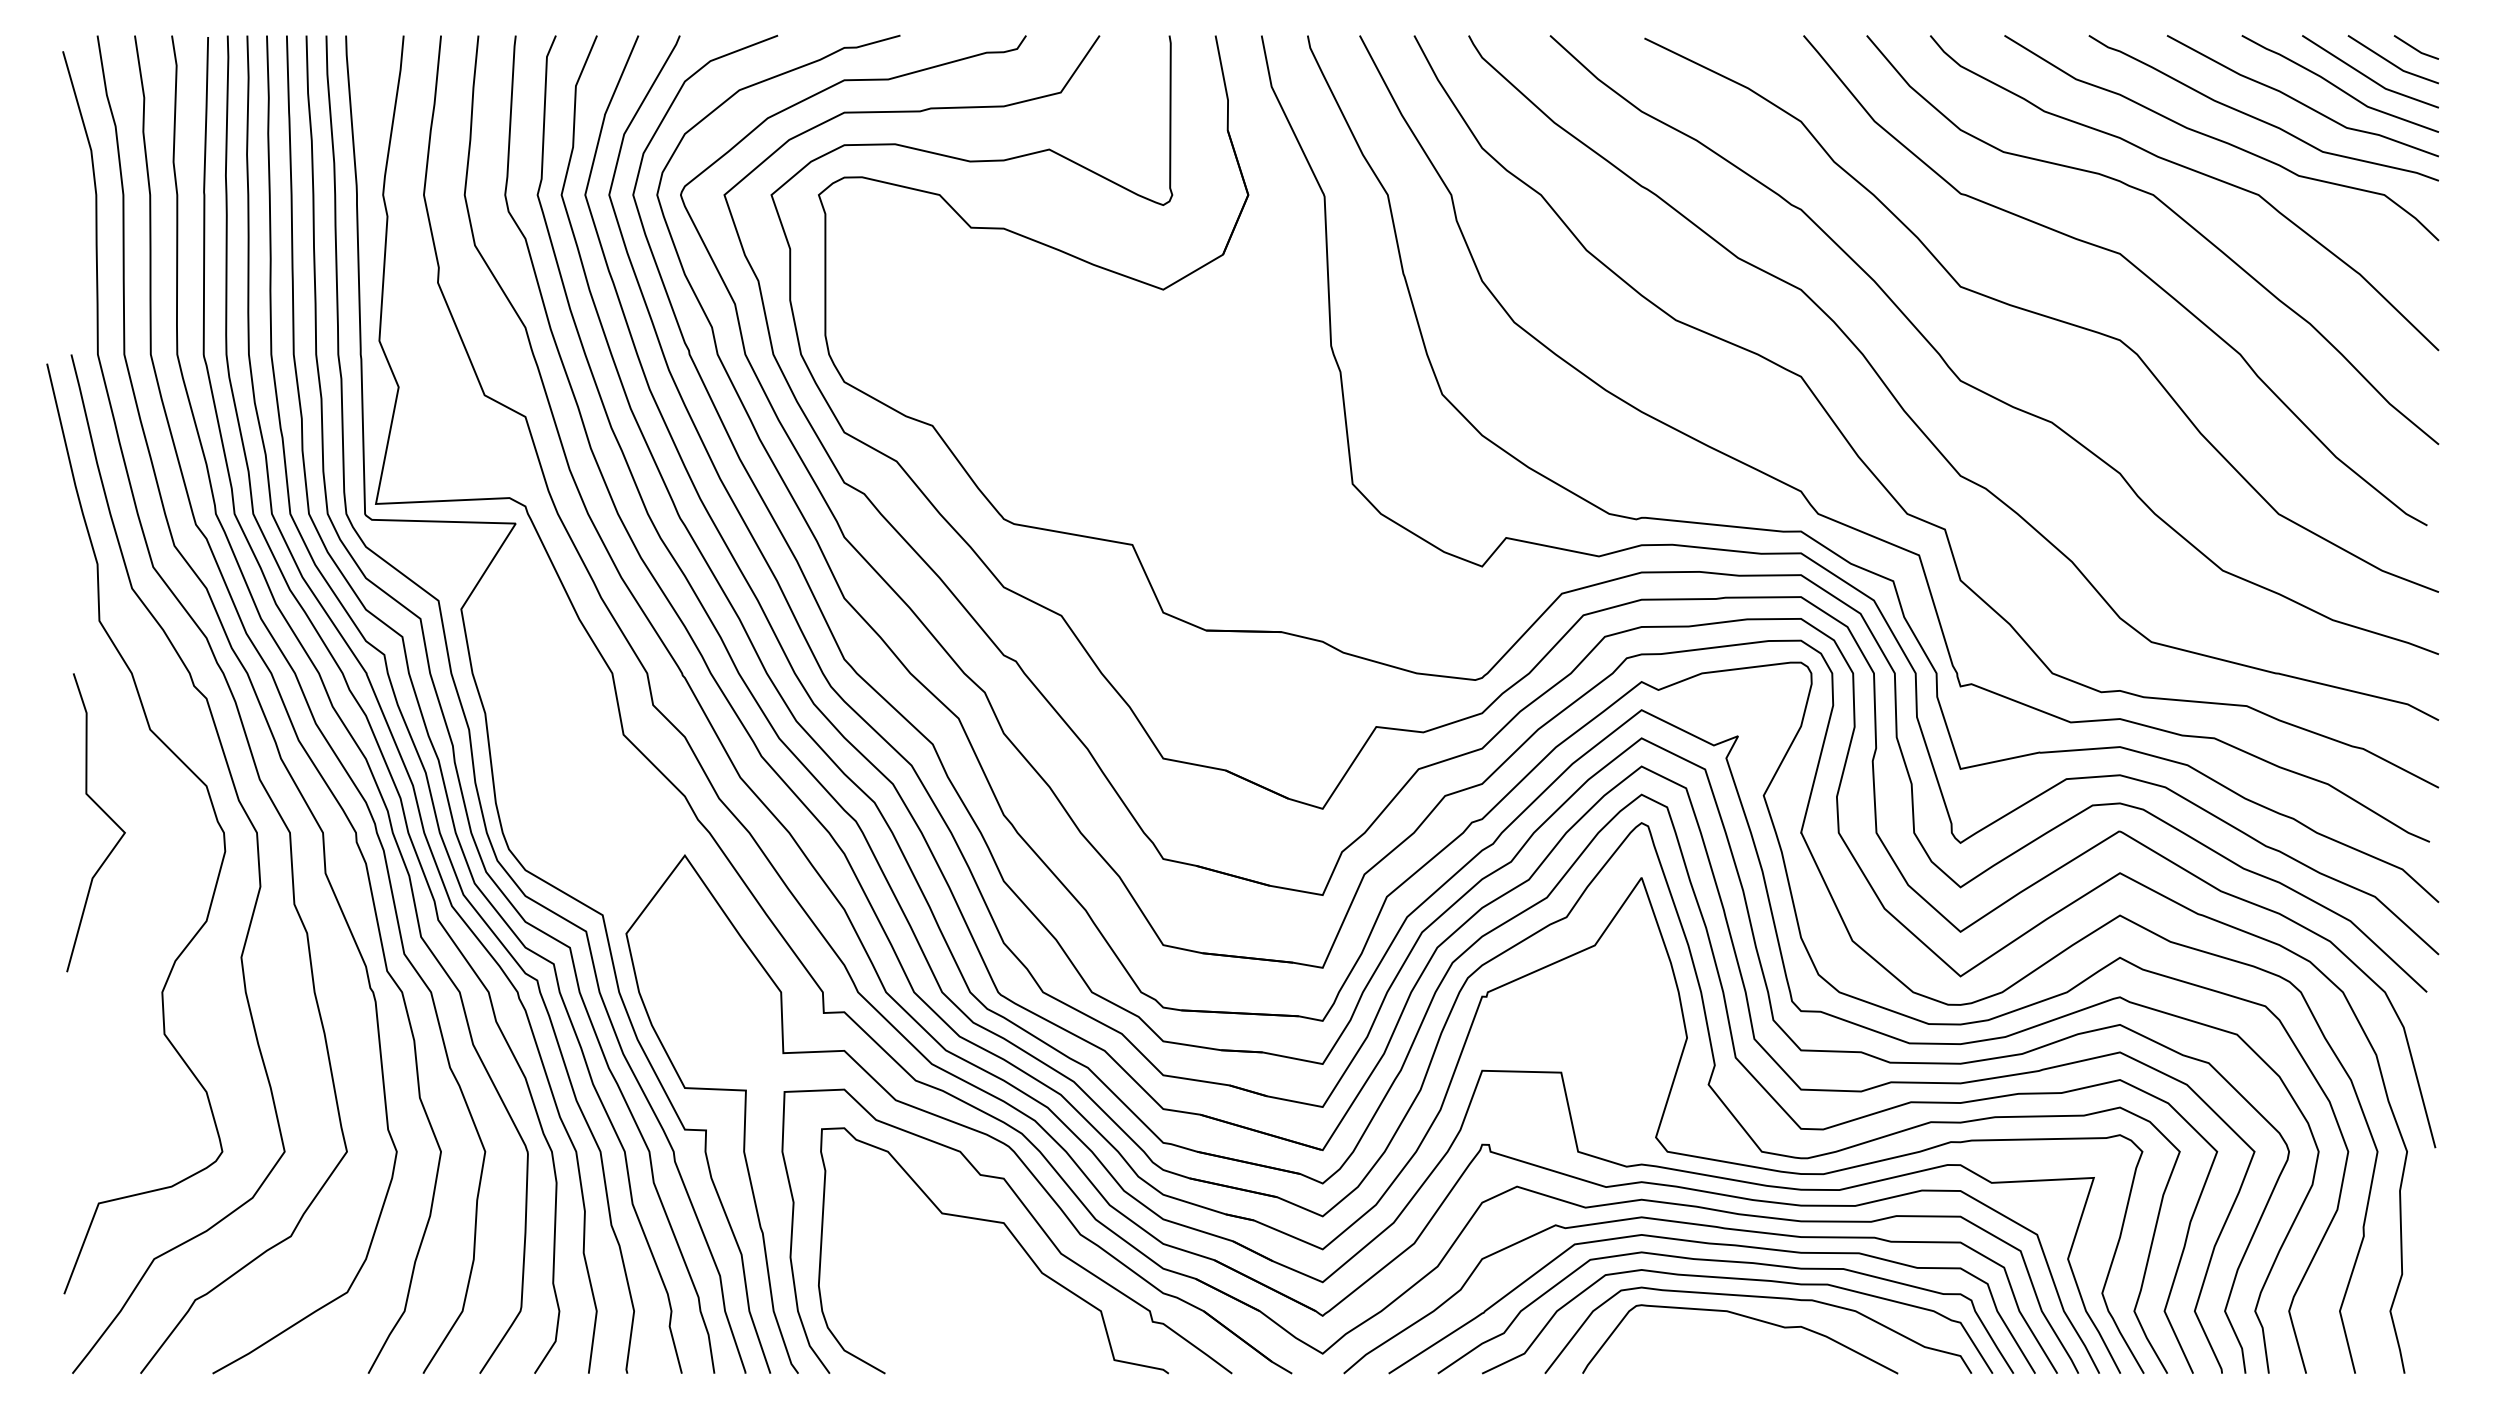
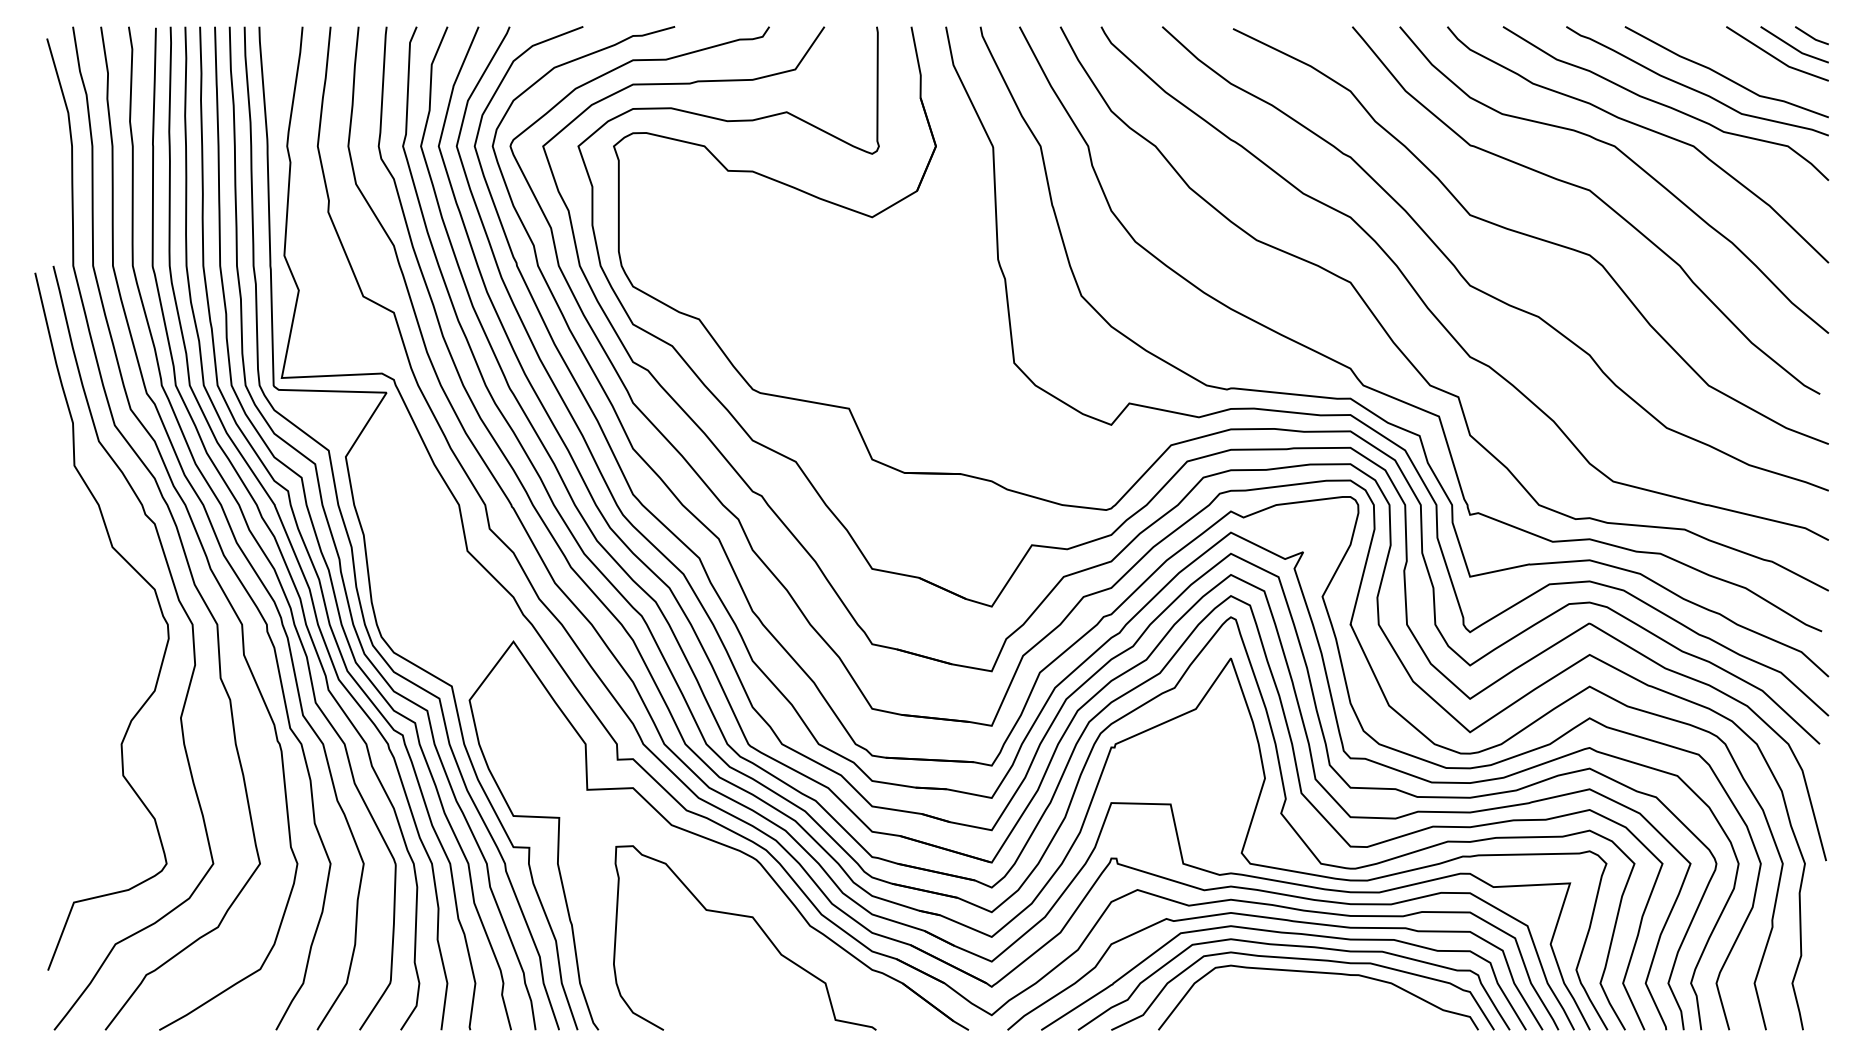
curve: (2339, 87) -> (1754, 65), removed
curve: (104, 813) -> (78, 610), removed
curve: (1030, 1215) -> (772, 911), removed
curve: (1744, 1317) -> (1308, 988), removed

